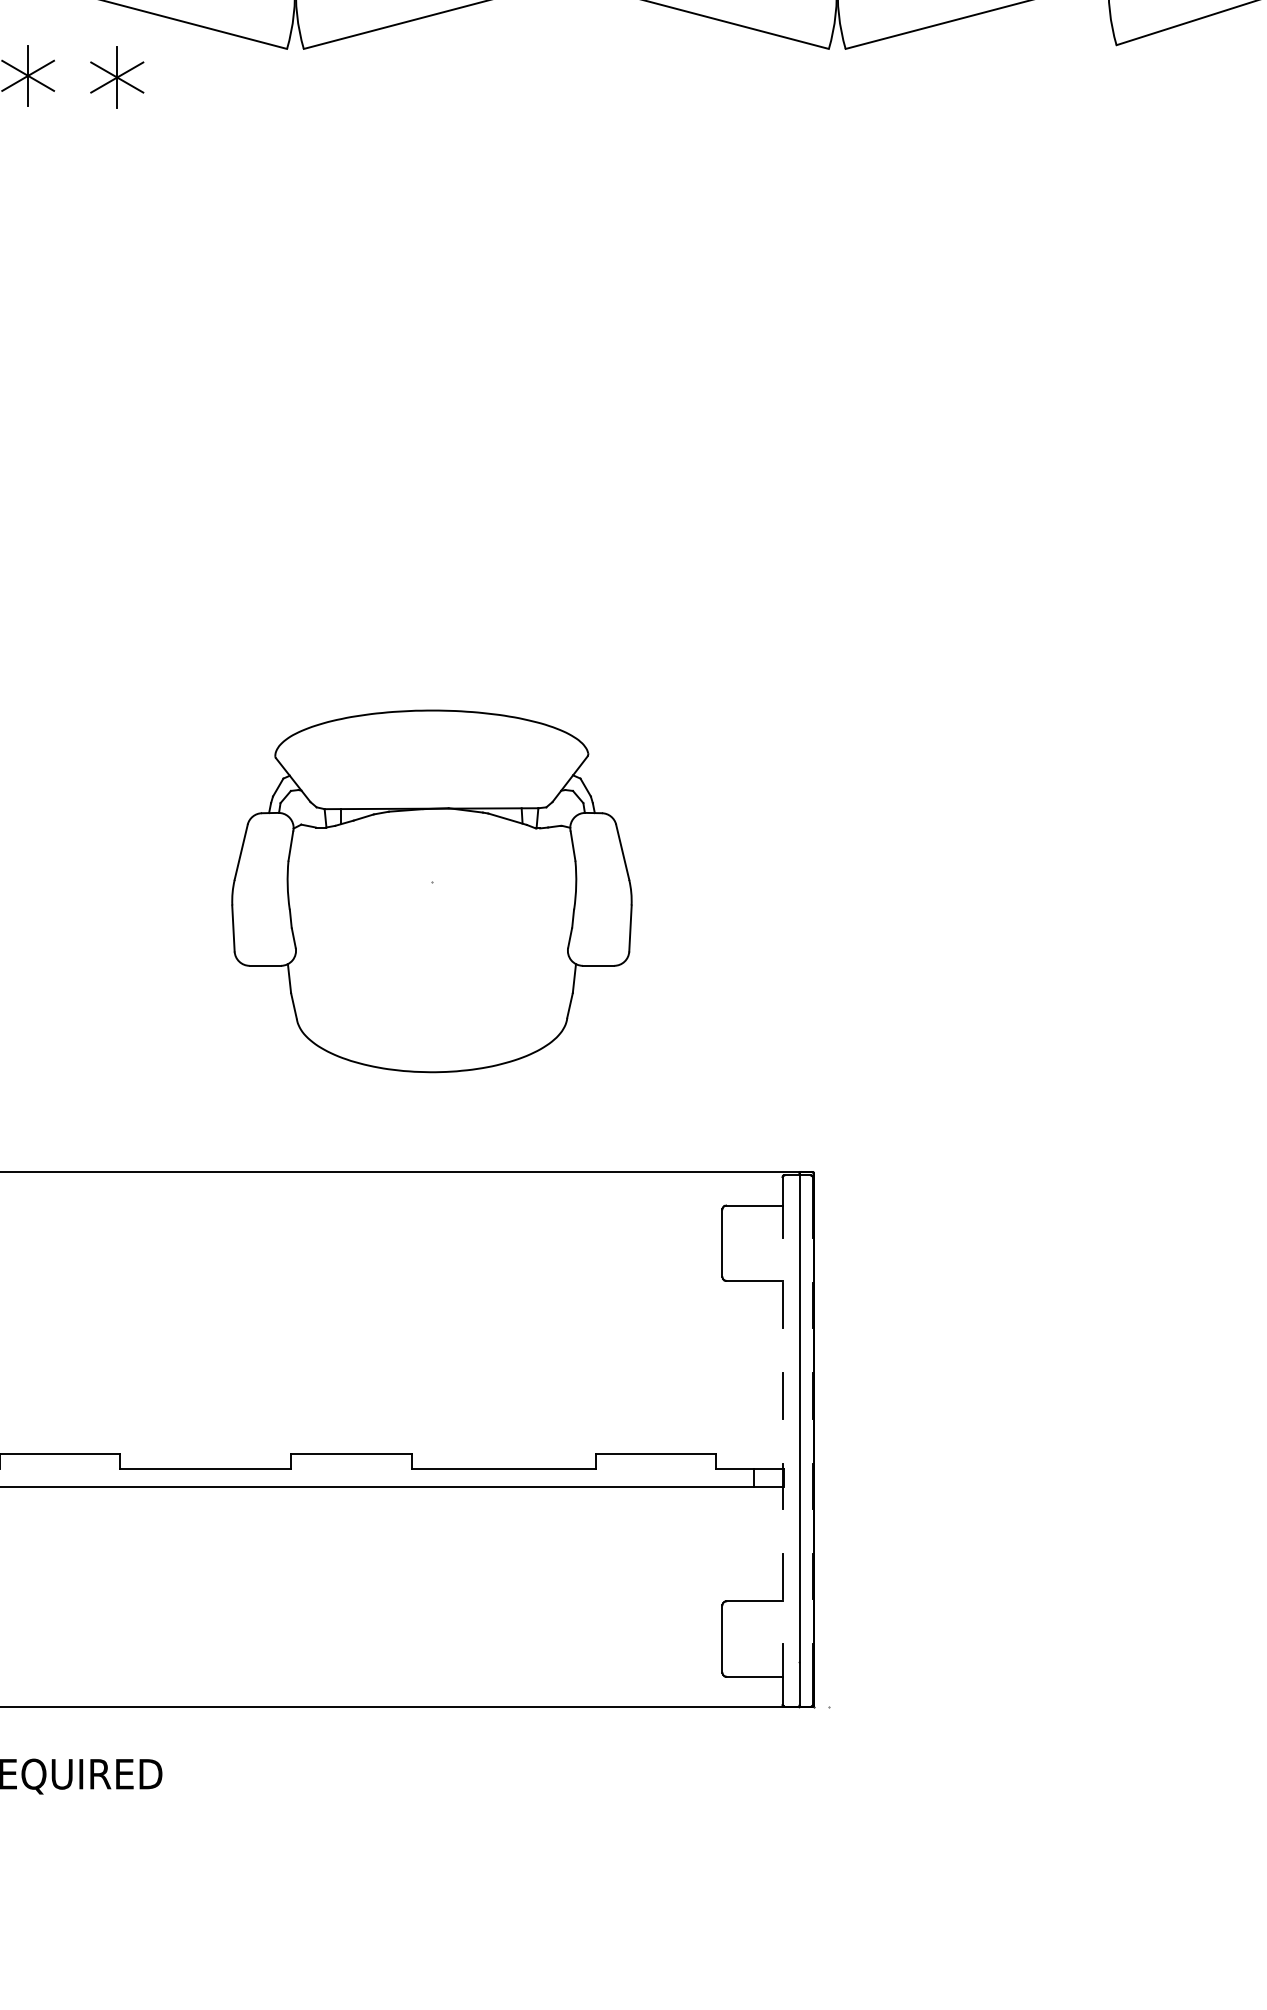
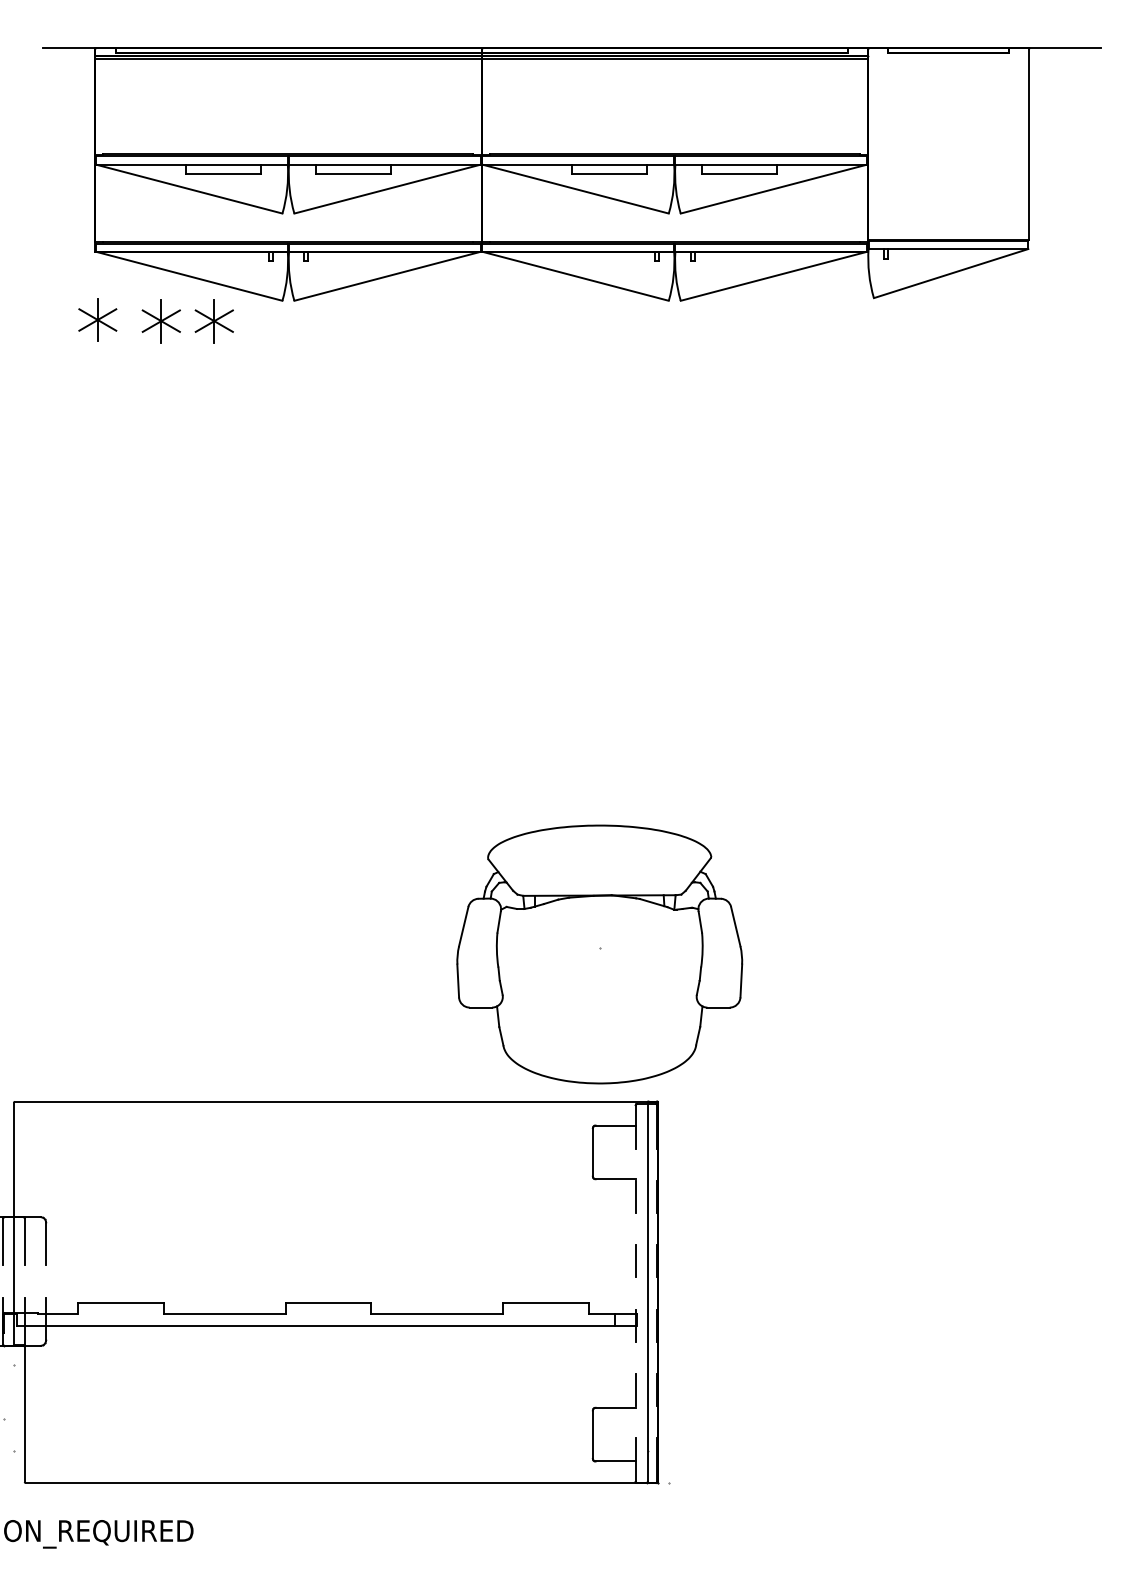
part: (190, 77) -> (213, 321), added
part: (431, 891) -> (599, 954), moved

